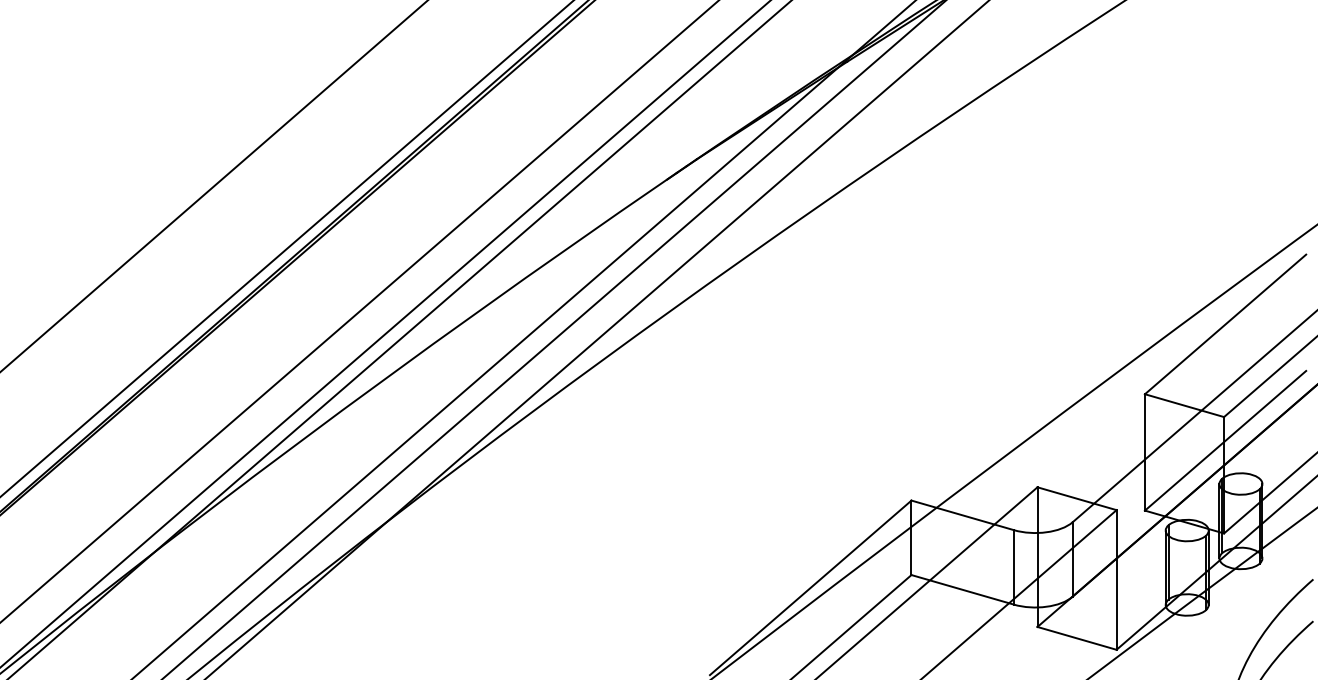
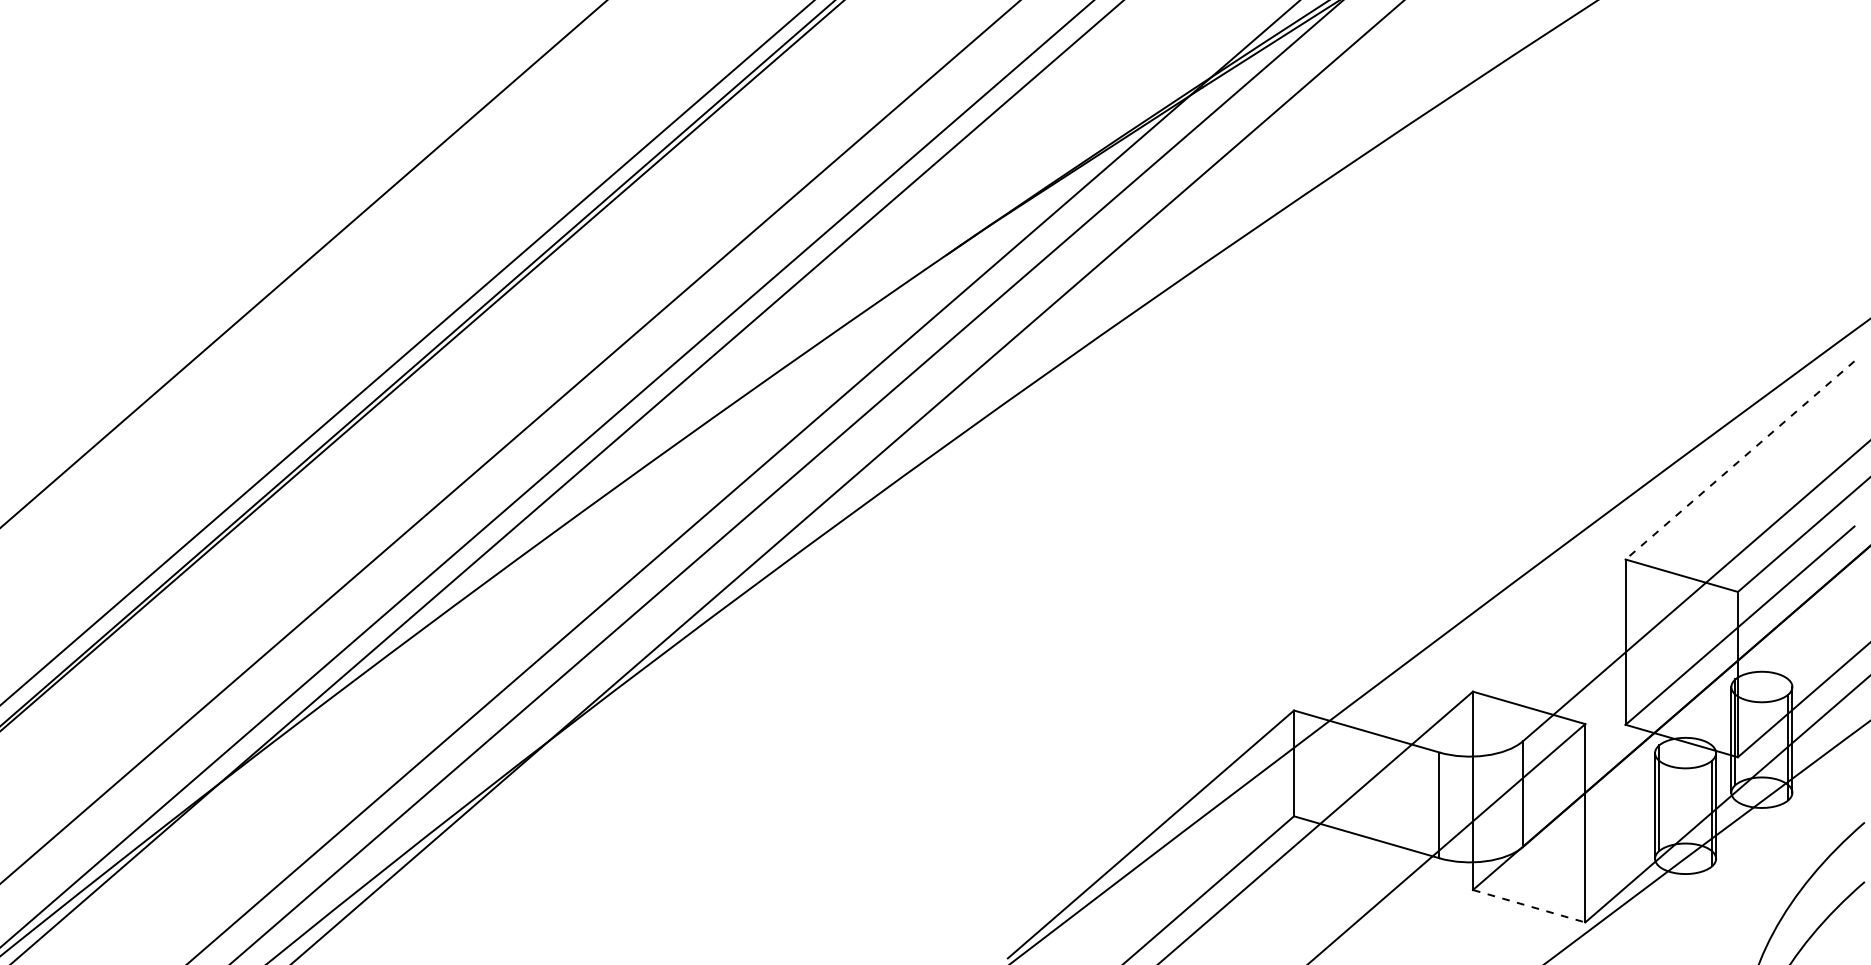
line: (1225, 324) -> (1739, 460), solid -> dashed
line: (1077, 638) -> (1529, 906), solid -> dashed

